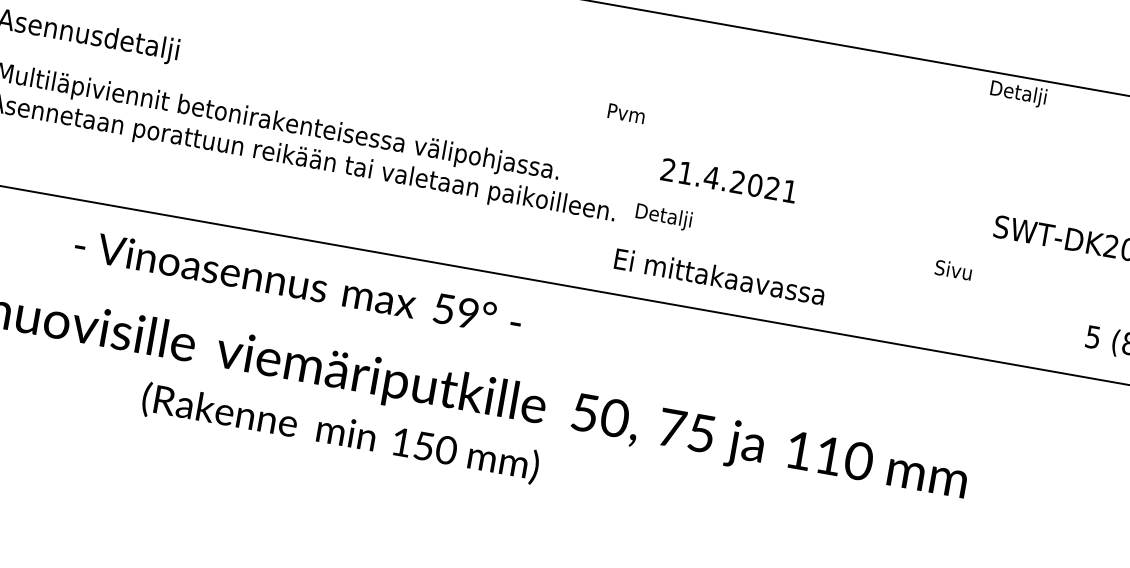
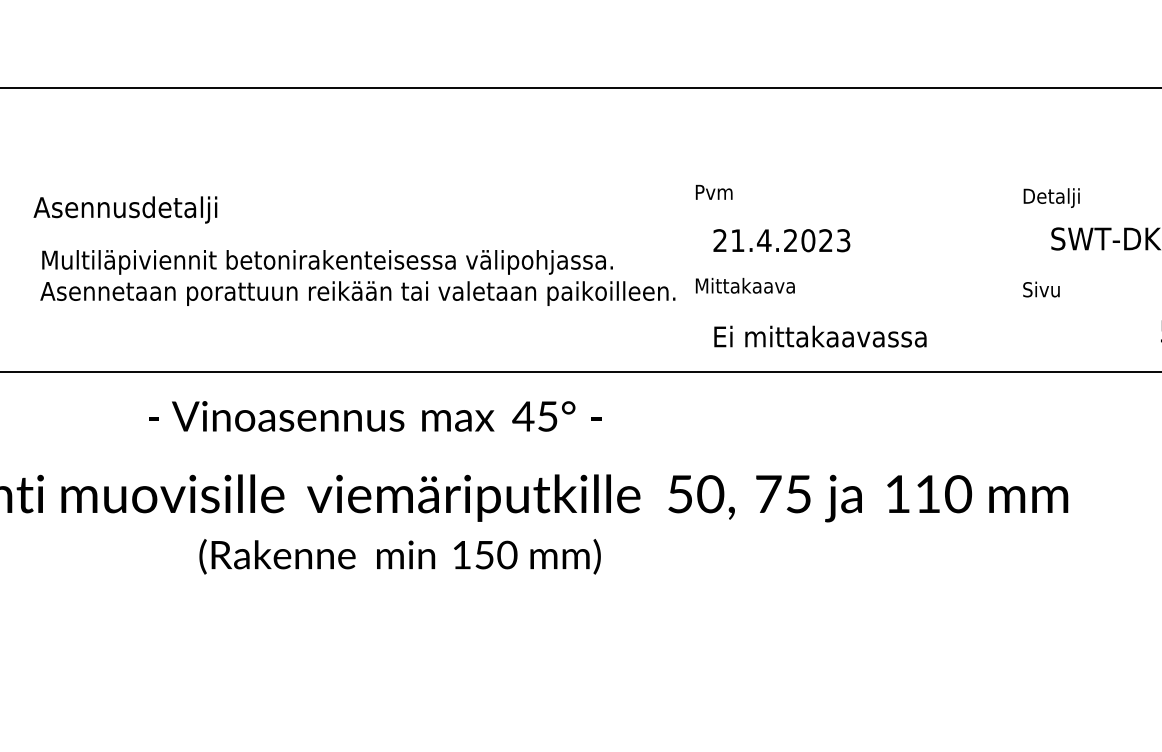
text: (1018, 93) -> (1051, 197), moved
text: (625, 113) -> (713, 192), moved
text: (789, 191) -> (843, 240), 21.4.2021 -> 21.4.2023
text: (685, 220) -> (745, 287), Detalji -> Mittakaava
text: (953, 269) -> (1041, 289), moved
text: (719, 276) -> (820, 336), moved
text: (454, 311) -> (534, 416), 59° -> 45°
text: (340, 432) -> (399, 556), moved

